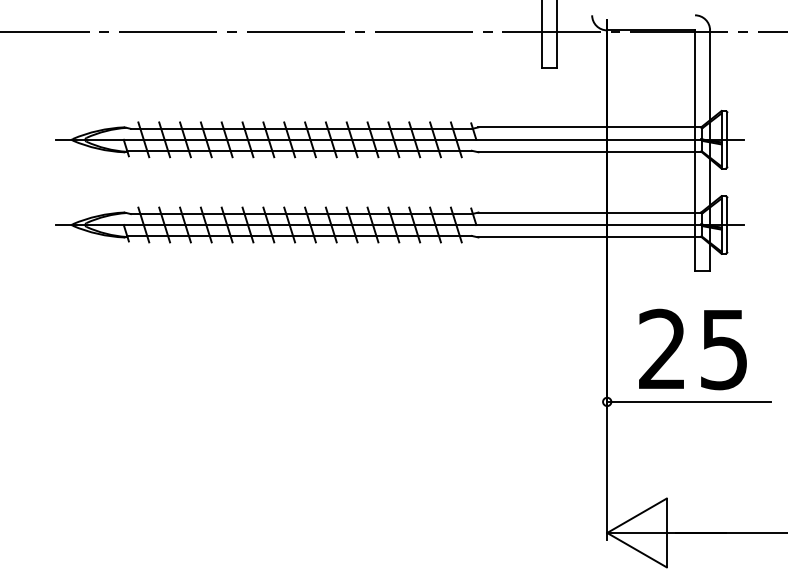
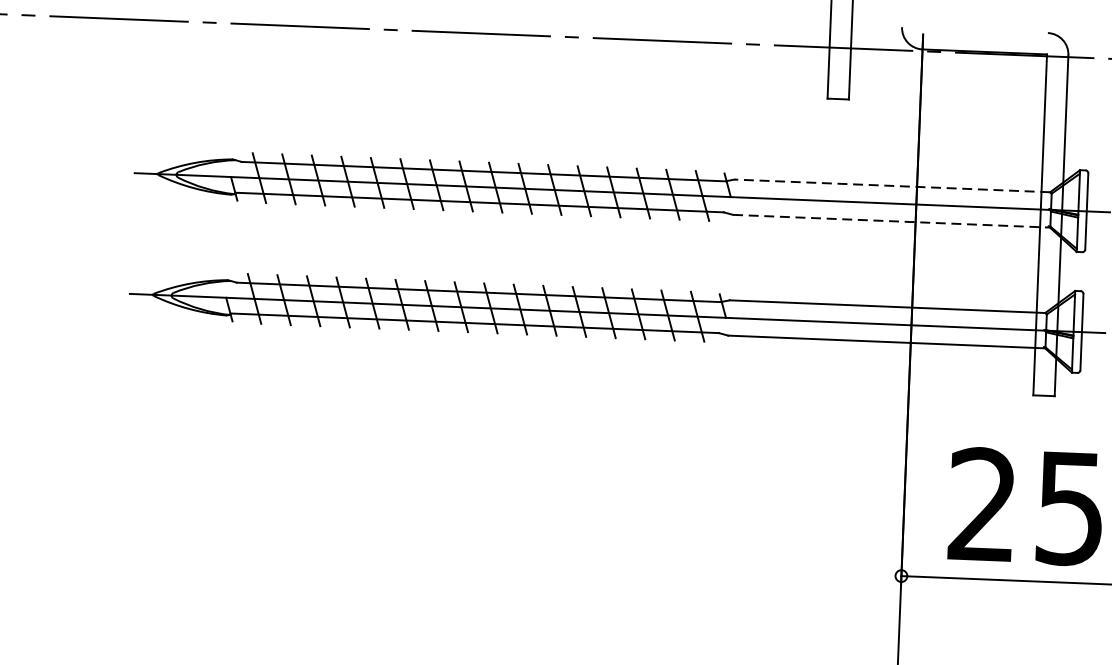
line: (589, 127) -> (891, 186), solid -> dashed
line: (590, 152) -> (891, 221), solid -> dashed

